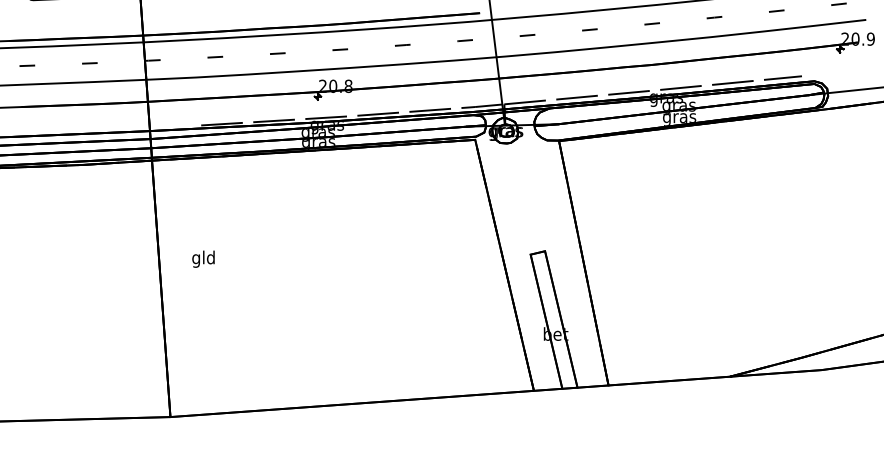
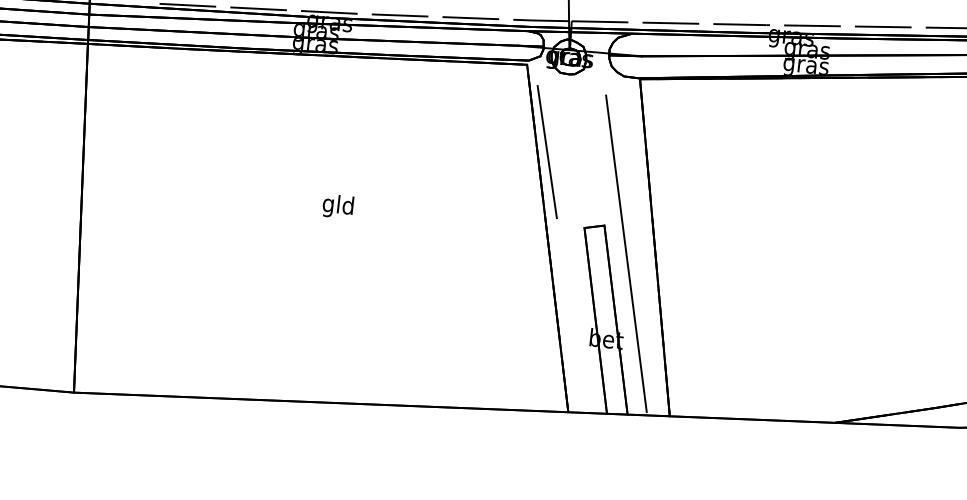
line: (496, 201) -> (546, 151), added
text: (203, 258) -> (338, 205), moved
line: (563, 269) -> (626, 253), added

